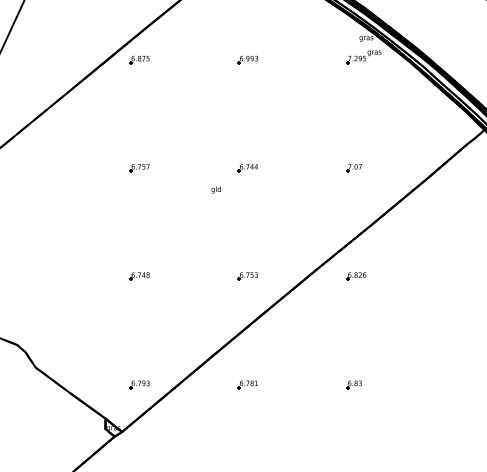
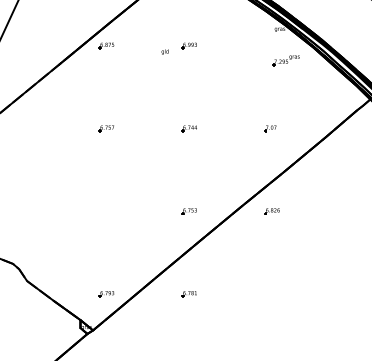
part: (363, 57) -> (286, 60), moved
text: (215, 189) -> (164, 51), moved
part: (139, 276) -> (106, 211), removed
part: (353, 384) -> (270, 294), removed

